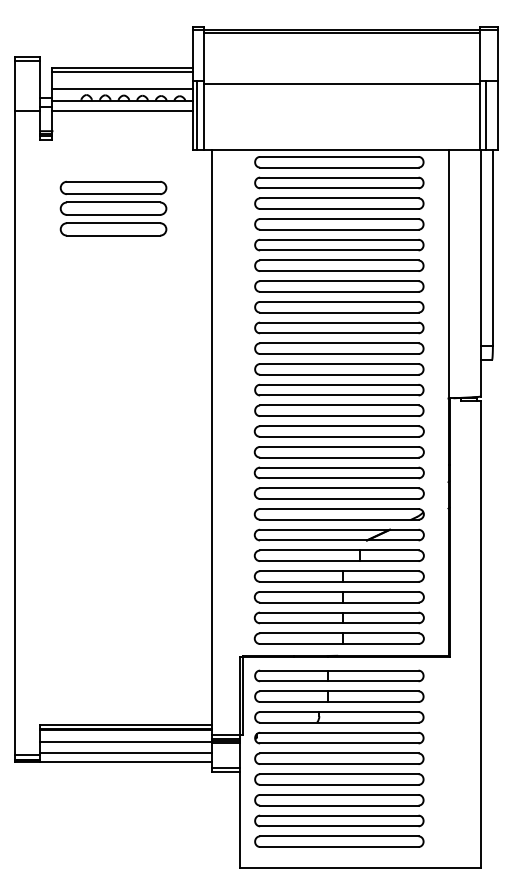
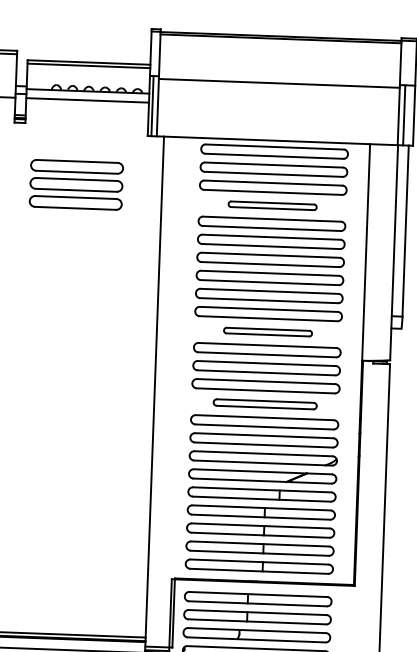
line: (122, 89) -> (88, 81), removed
part: (339, 224) -> (272, 205), size x0.6
part: (339, 369) -> (268, 332), size x0.6
part: (338, 452) -> (264, 404), size x0.7

